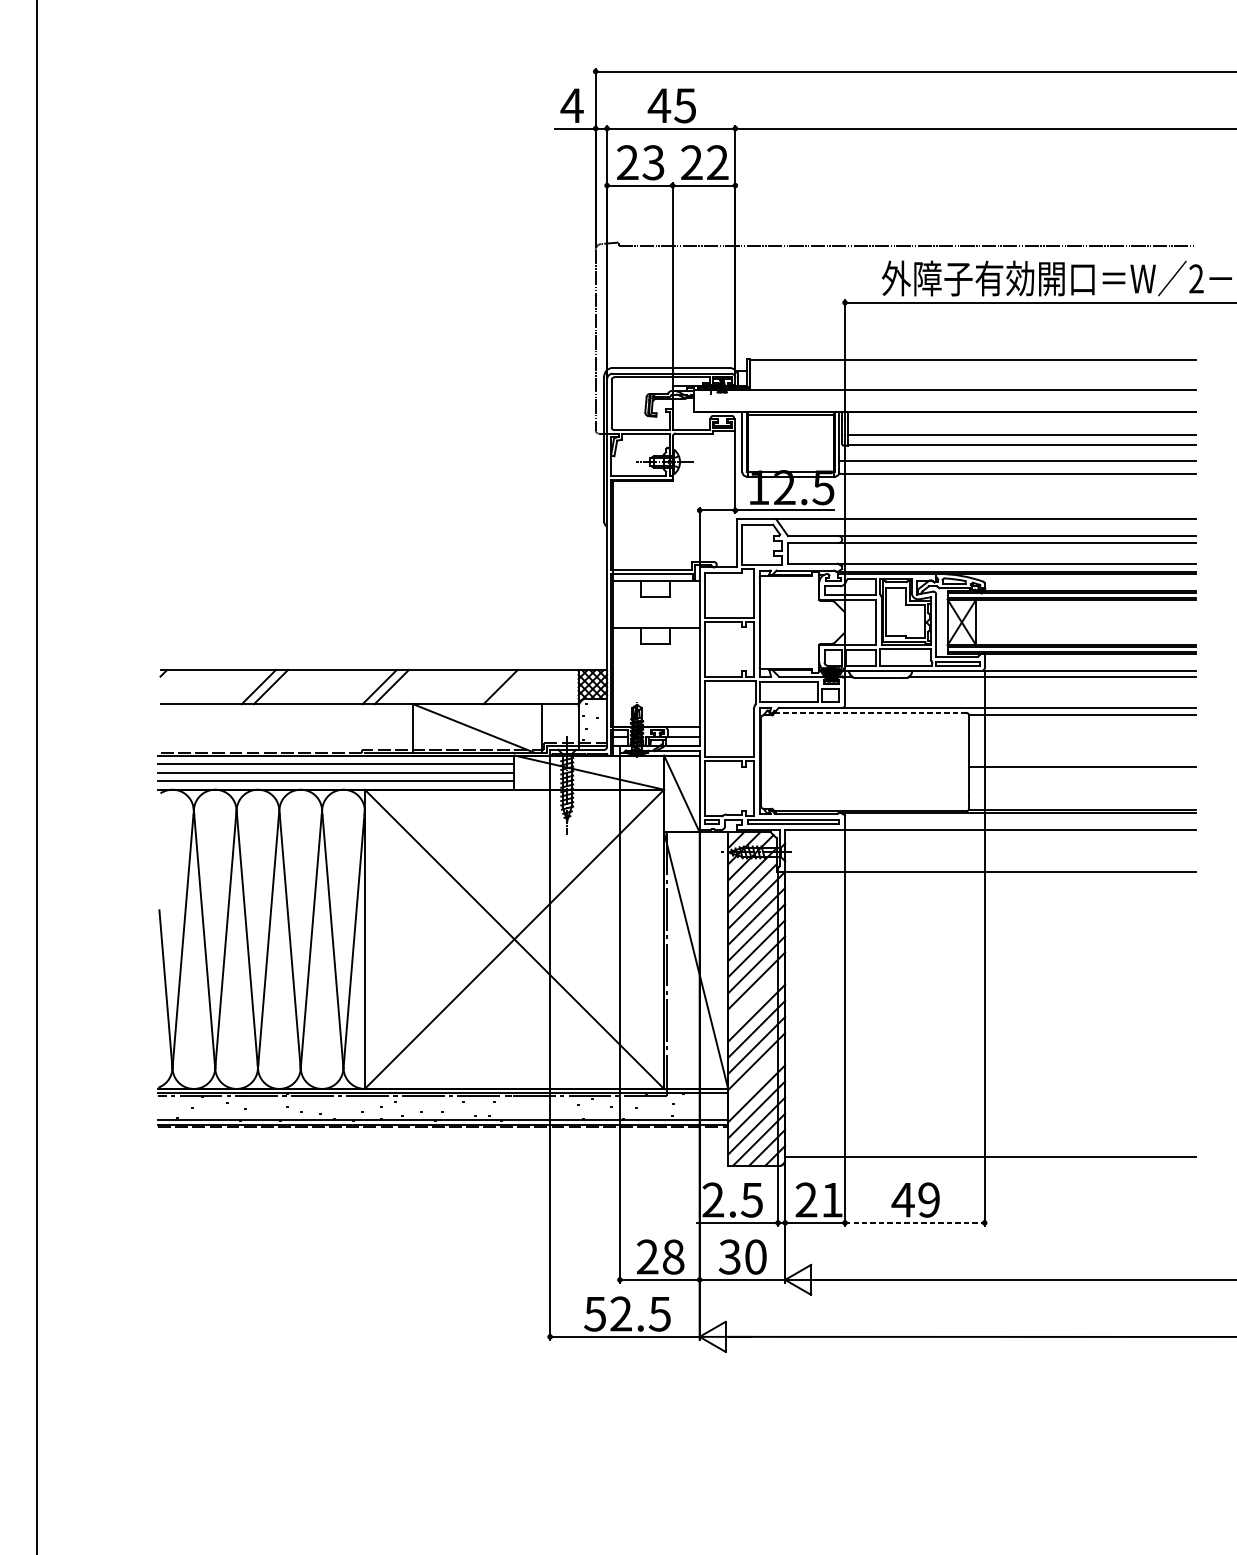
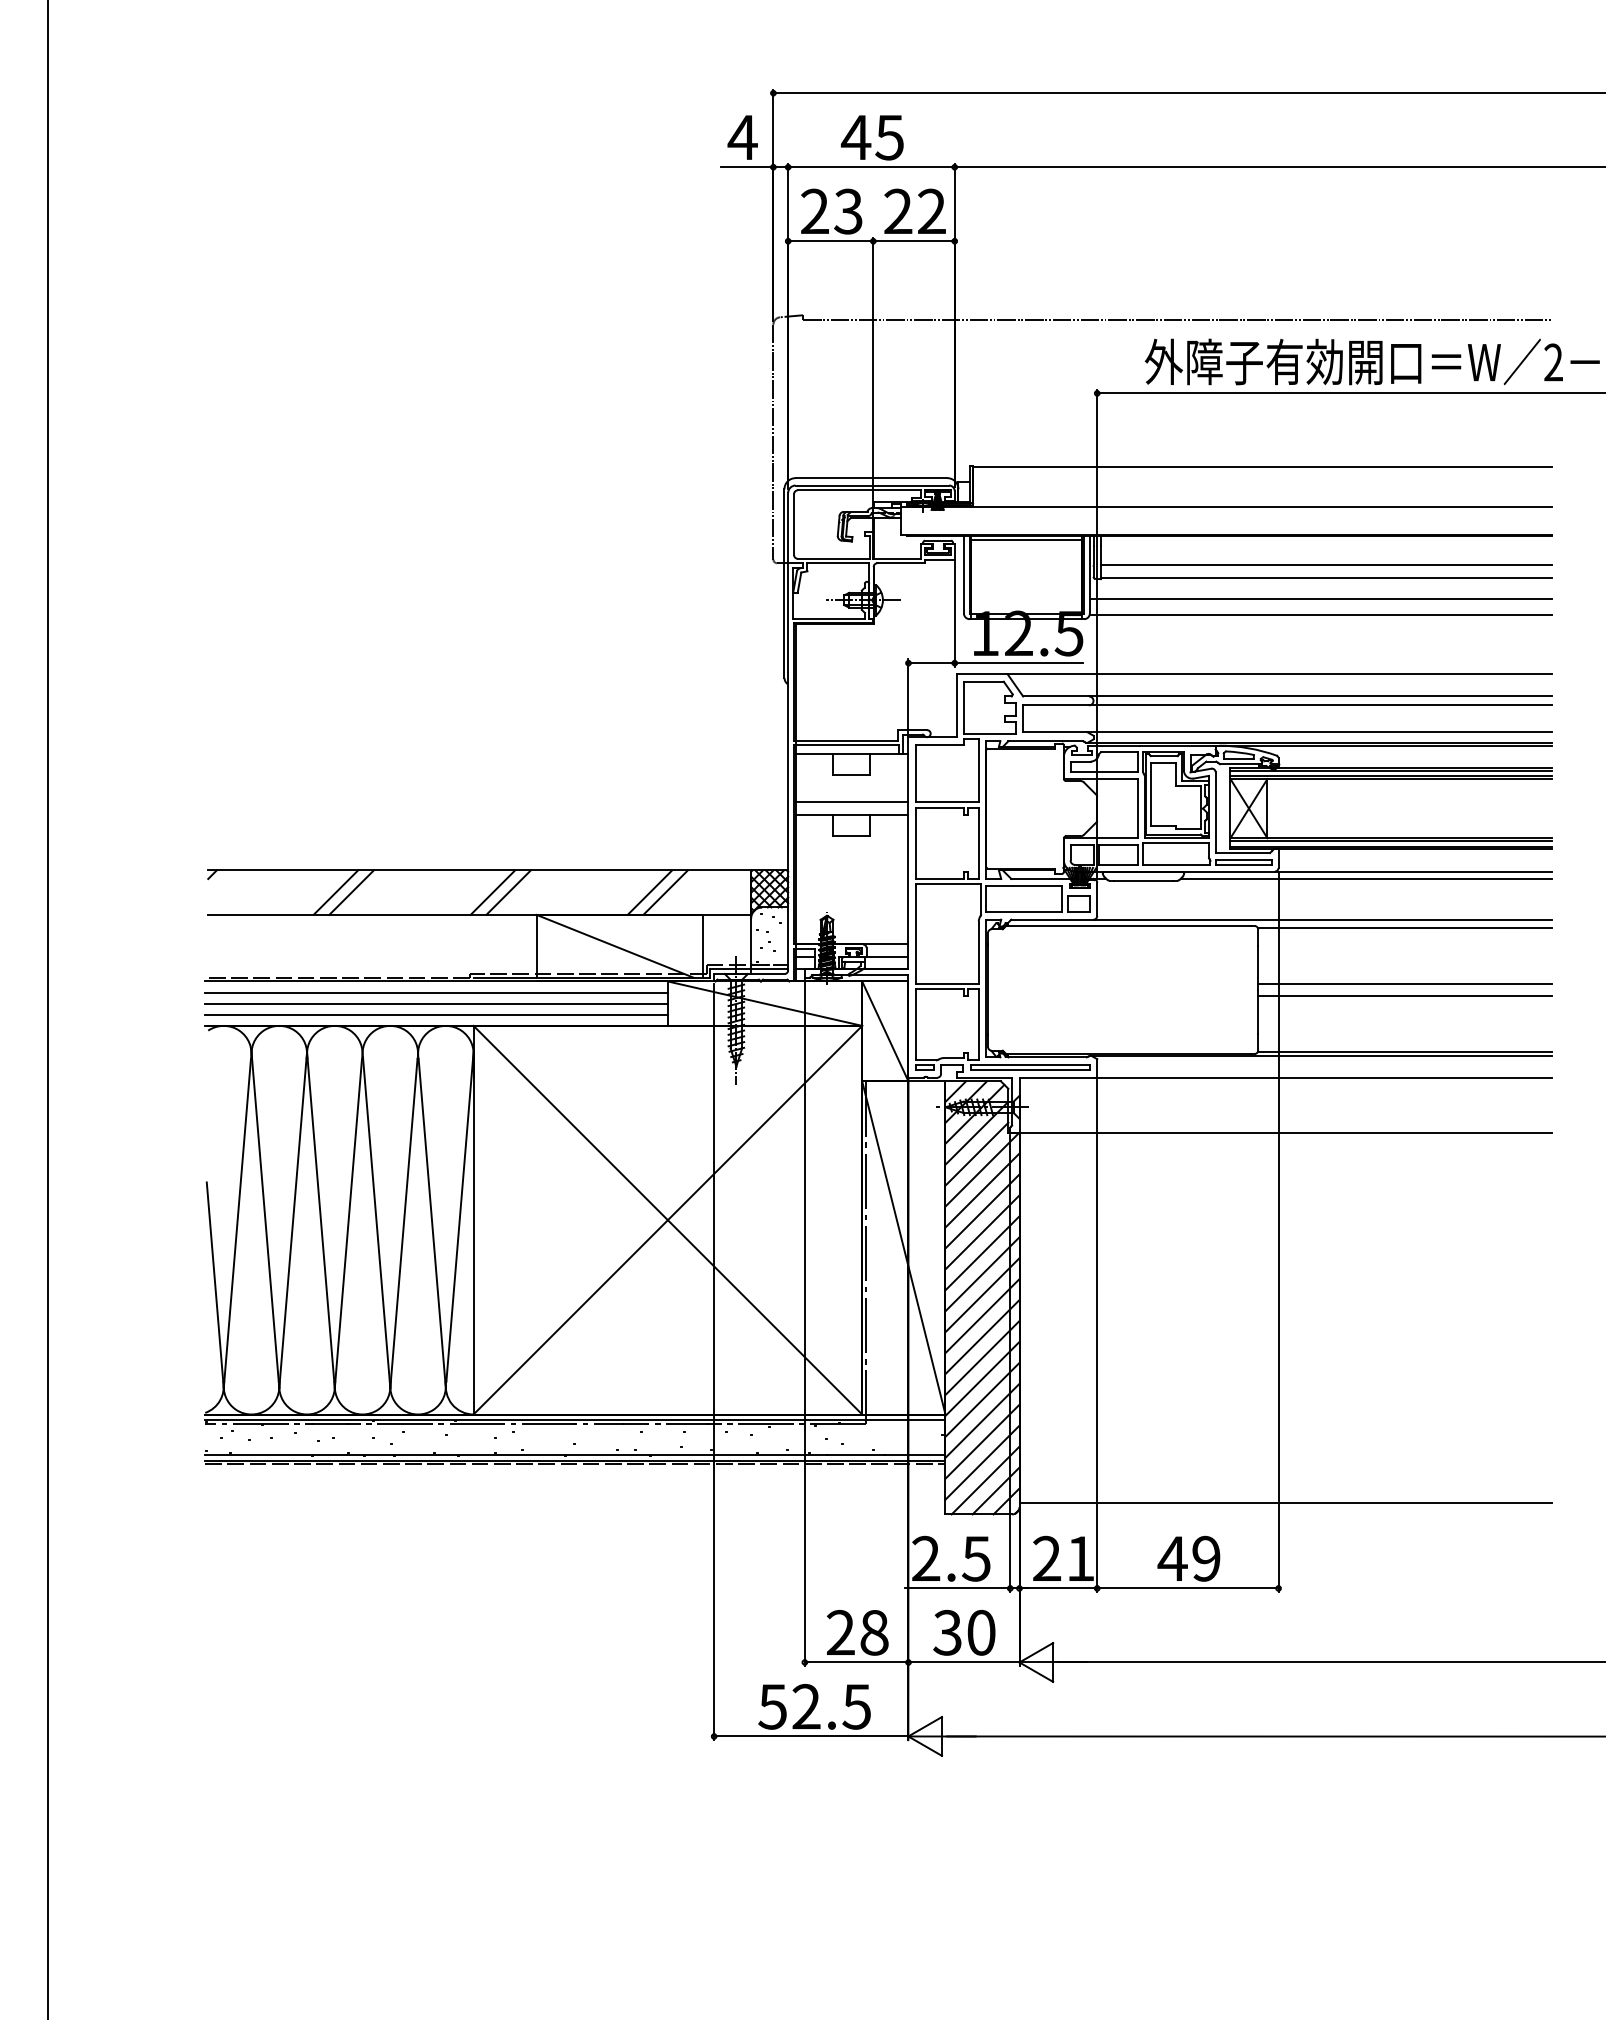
line: (655, 616) -> (851, 801), added
line: (512, 687) -> (665, 892), added
line: (869, 712) -> (1129, 925), dashed -> solid
line: (1082, 757) -> (1405, 983), added
line: (756, 997) -> (982, 1295), added
line: (756, 1077) -> (982, 1399), added
line: (914, 1222) -> (1187, 1588), dashed -> solid

